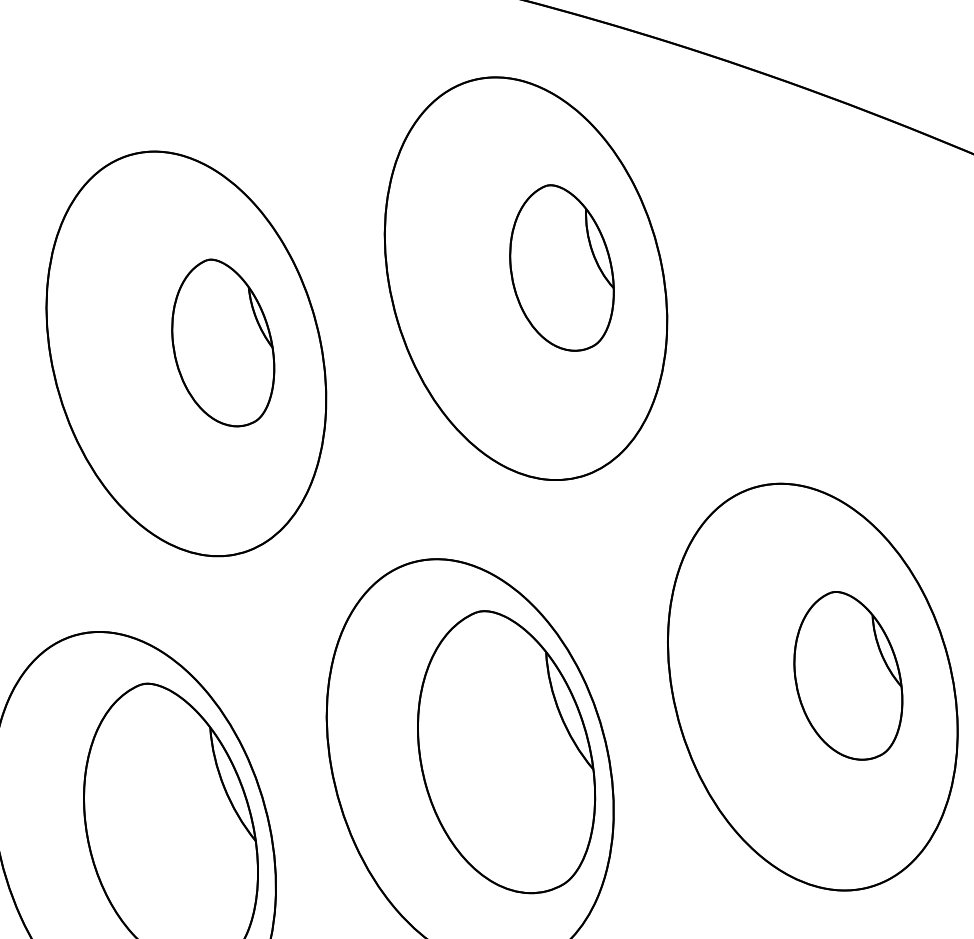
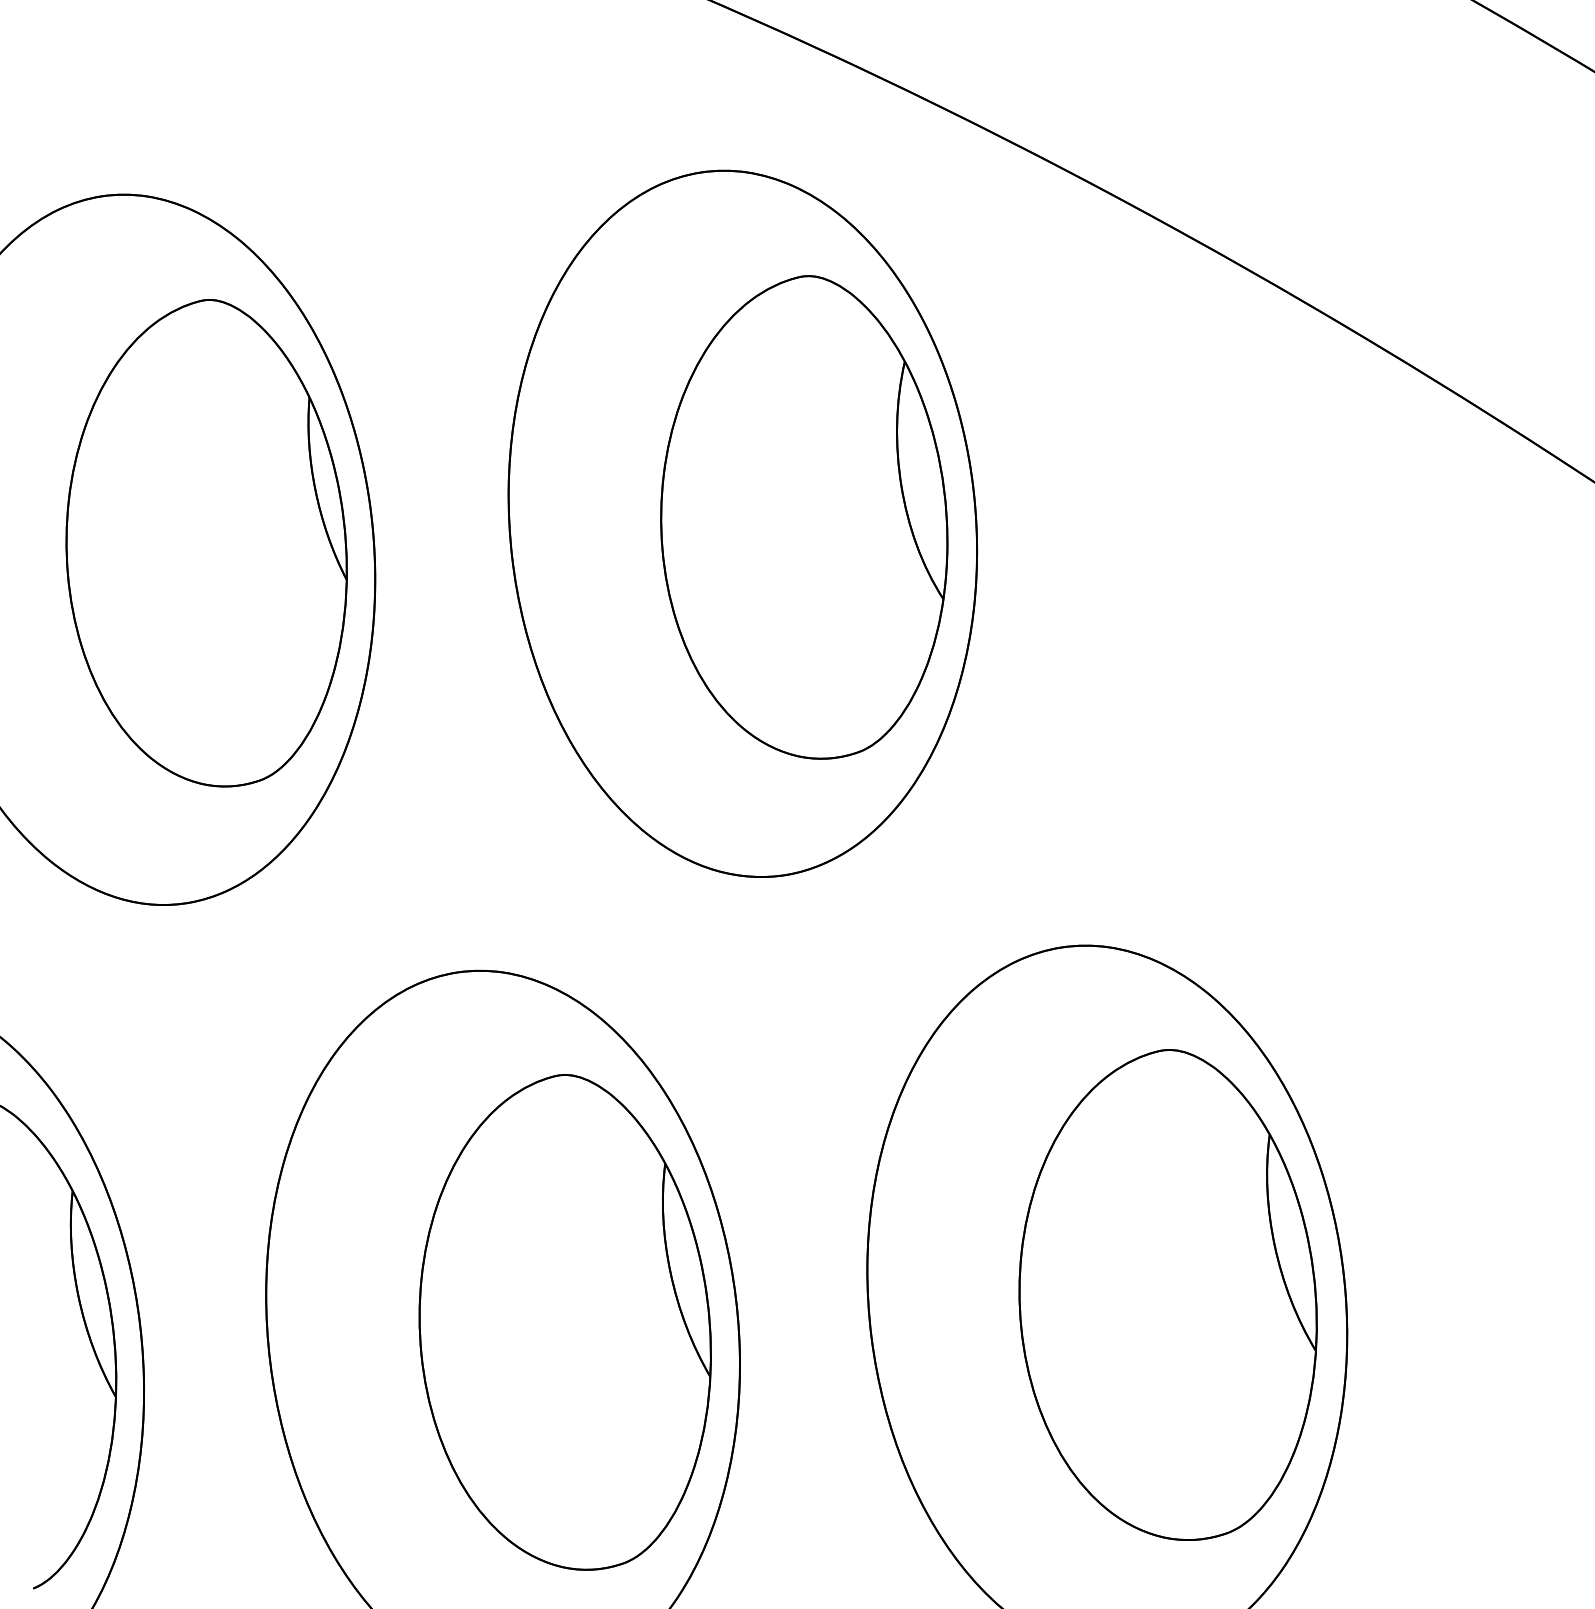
part: (561, 267) -> (806, 515), size x1.67
part: (223, 342) -> (210, 541), size x1.67
part: (848, 675) -> (1171, 1293), size x1.67

